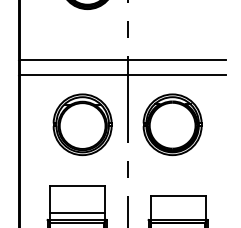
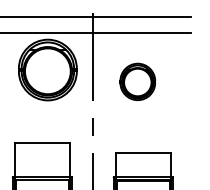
part: (82, 124) -> (47, 69), moved
part: (172, 124) -> (137, 81), size x0.6
line: (76, 213) -> (41, 170), removed

